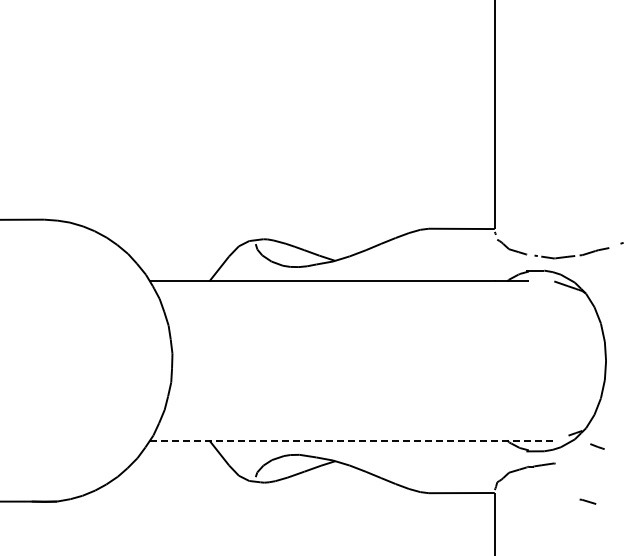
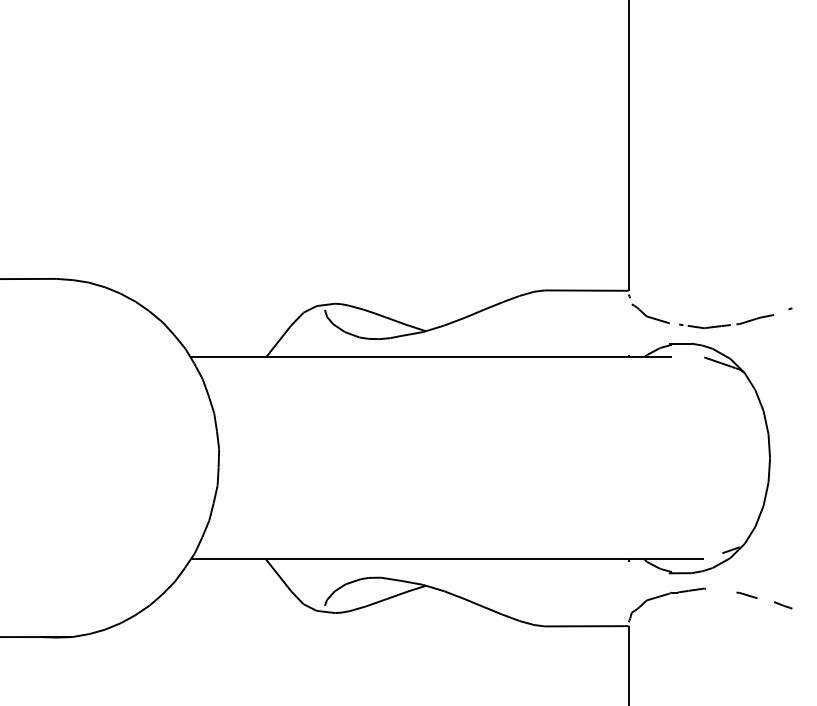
line: (352, 440) -> (447, 559), dashed -> solid
line: (597, 446) -> (783, 605), moved
line: (587, 501) -> (746, 595), moved

